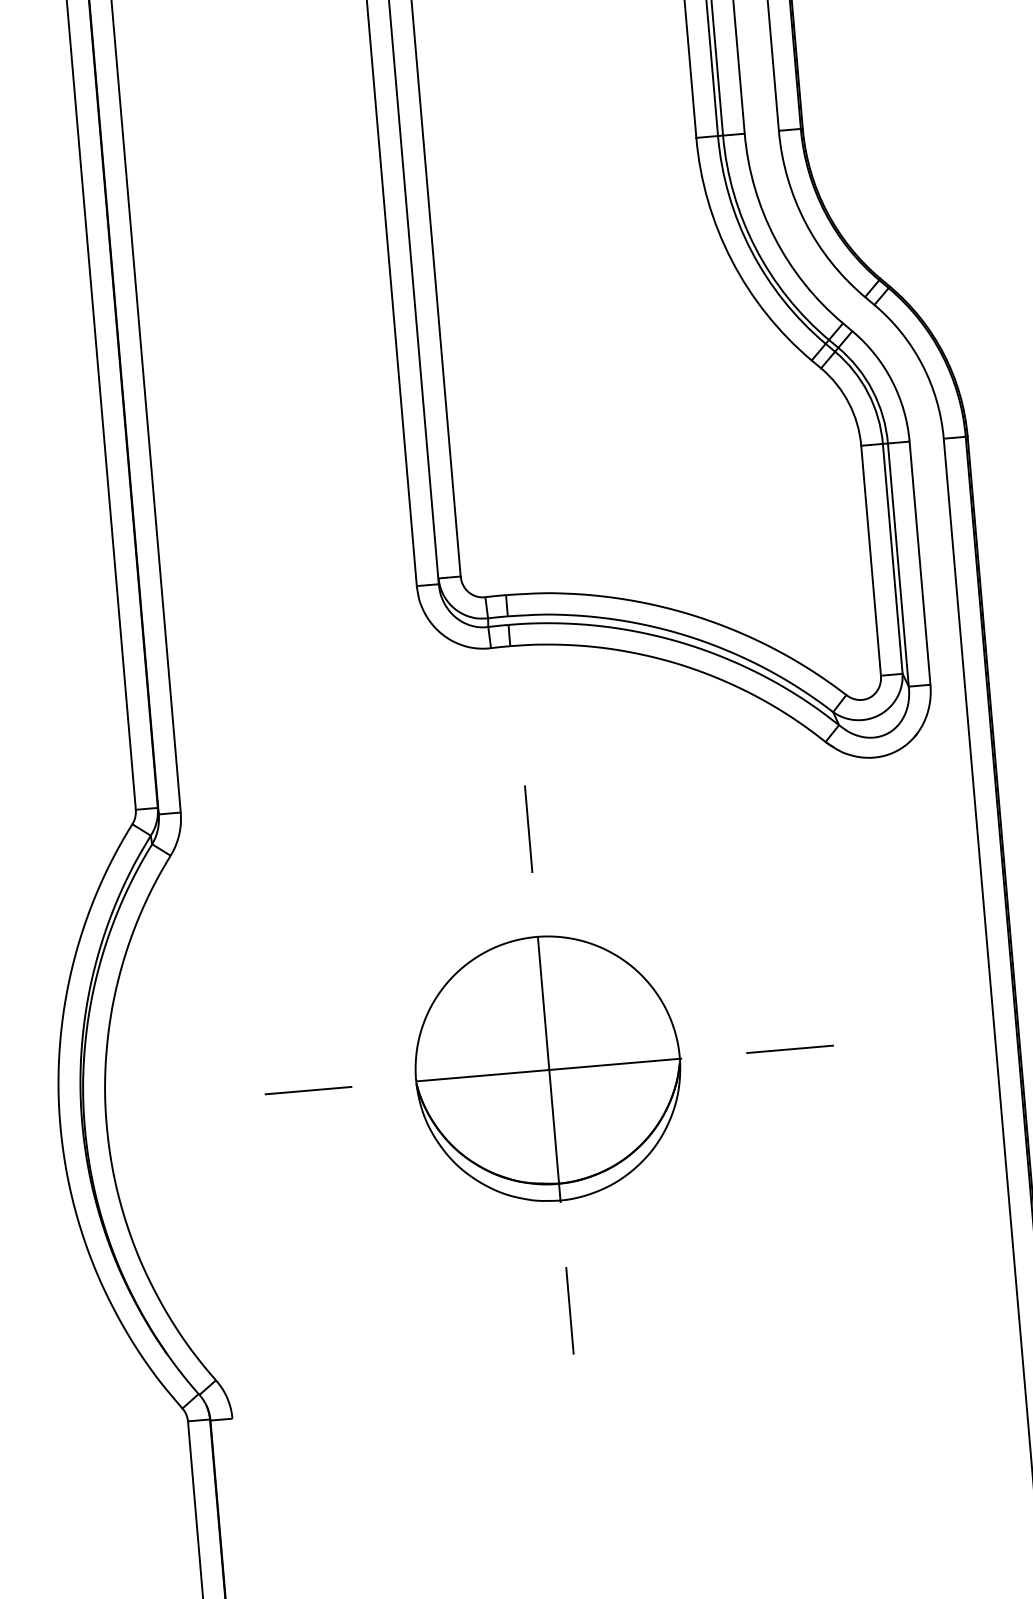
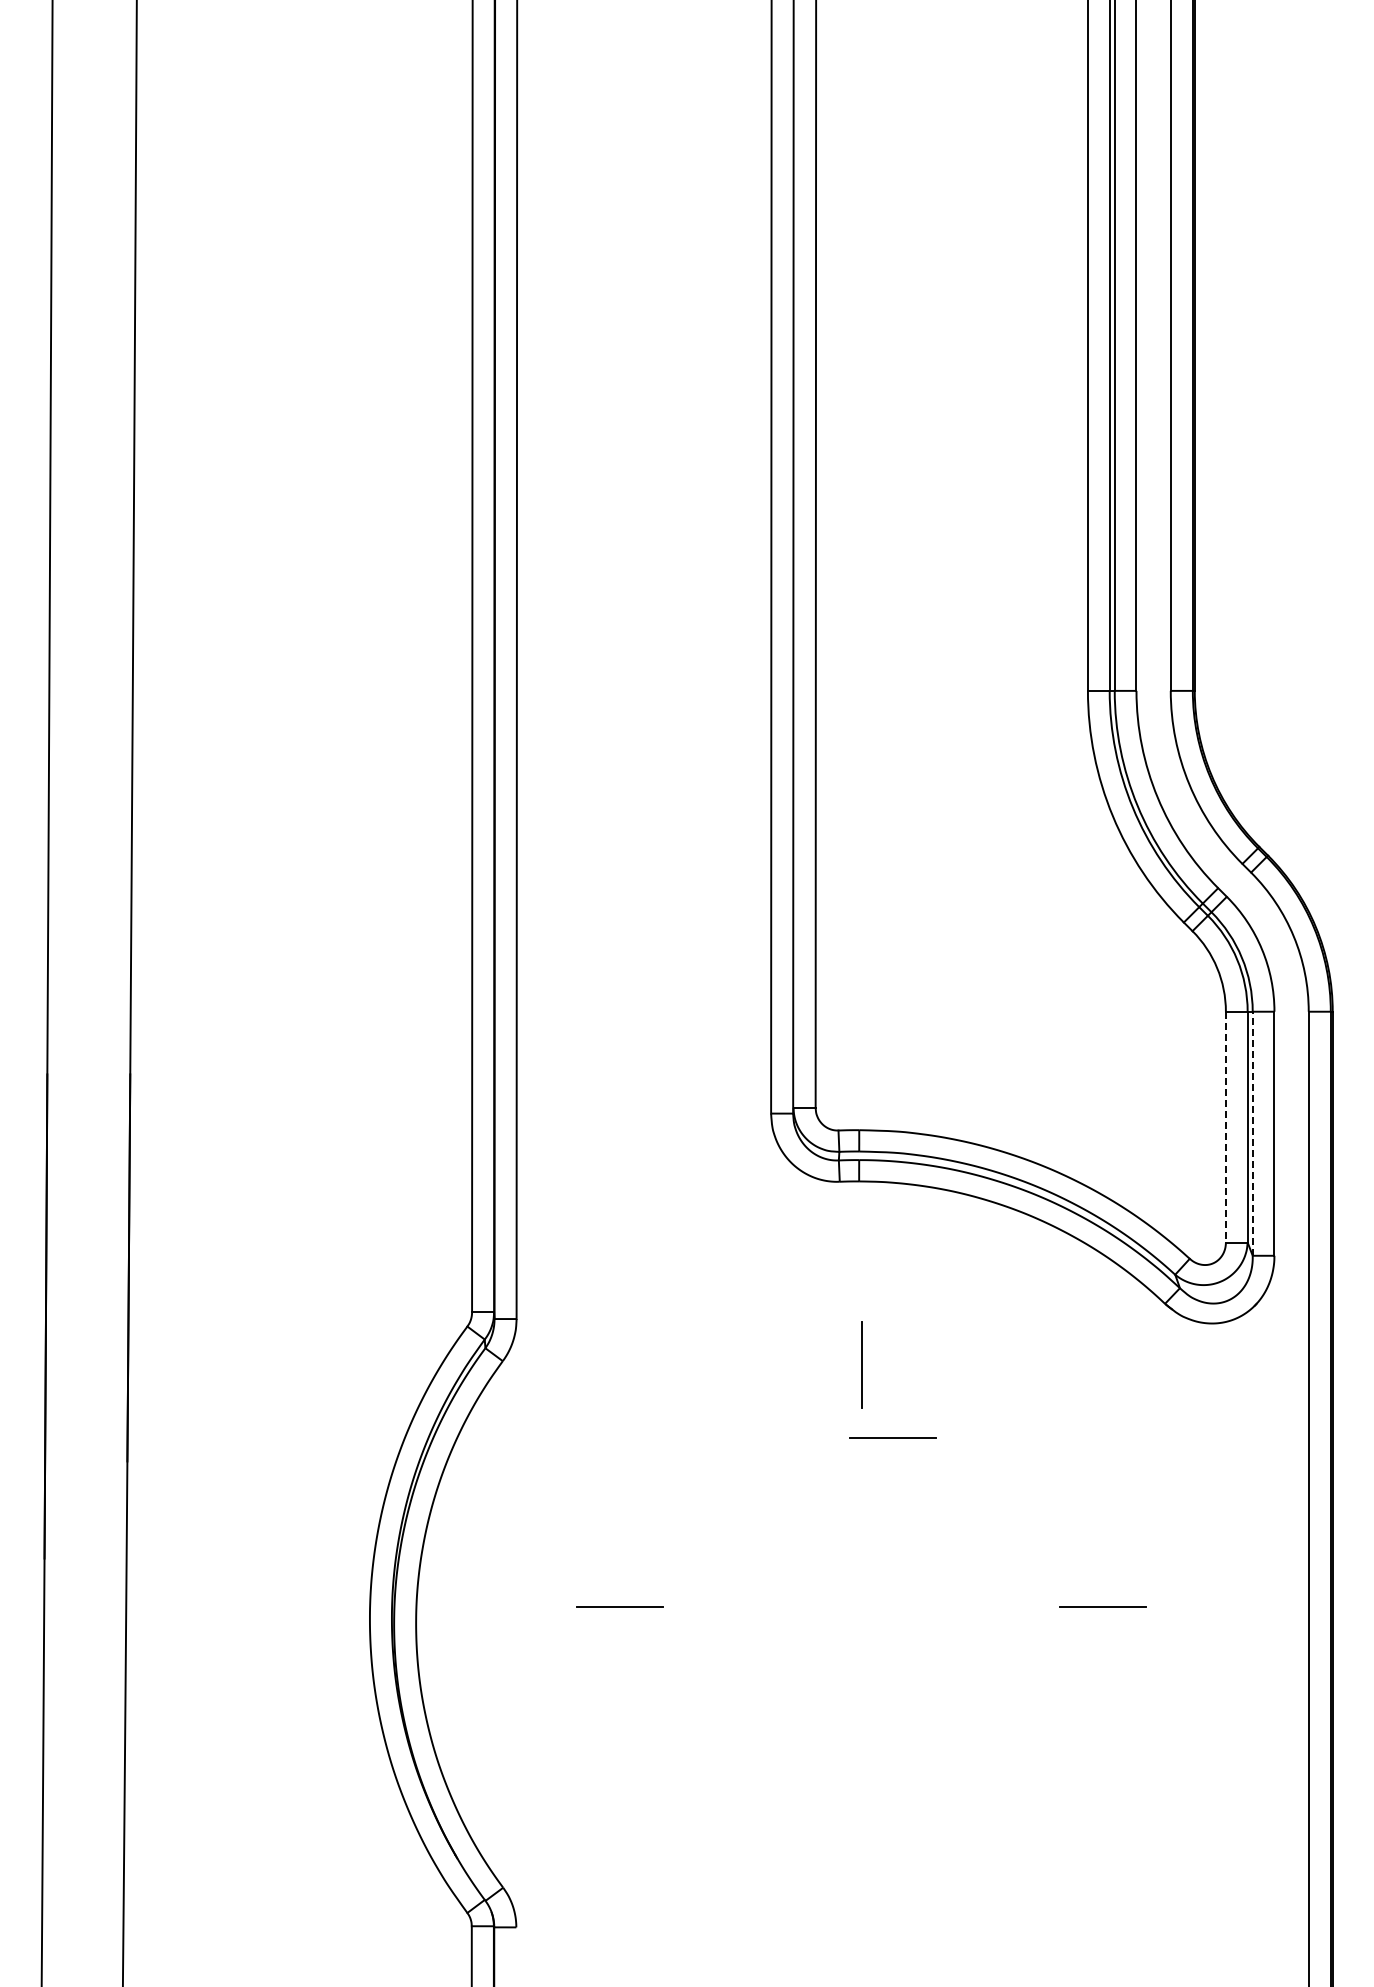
line: (870, 561) -> (1225, 1127), solid -> dashed
line: (898, 564) -> (1252, 1133), solid -> dashed
line: (565, 898) -> (892, 1437), added
part: (547, 1068) -> (860, 1605), removed
line: (569, 1310) -> (861, 1848), removed

